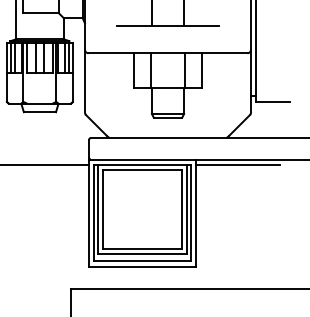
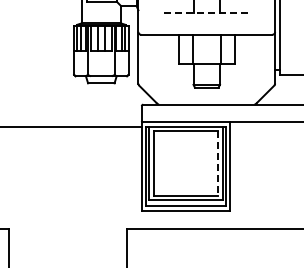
line: (168, 26) -> (207, 12), solid -> dashed
line: (238, 164) -> (264, 126), removed
line: (182, 209) -> (218, 163), solid -> dashed

